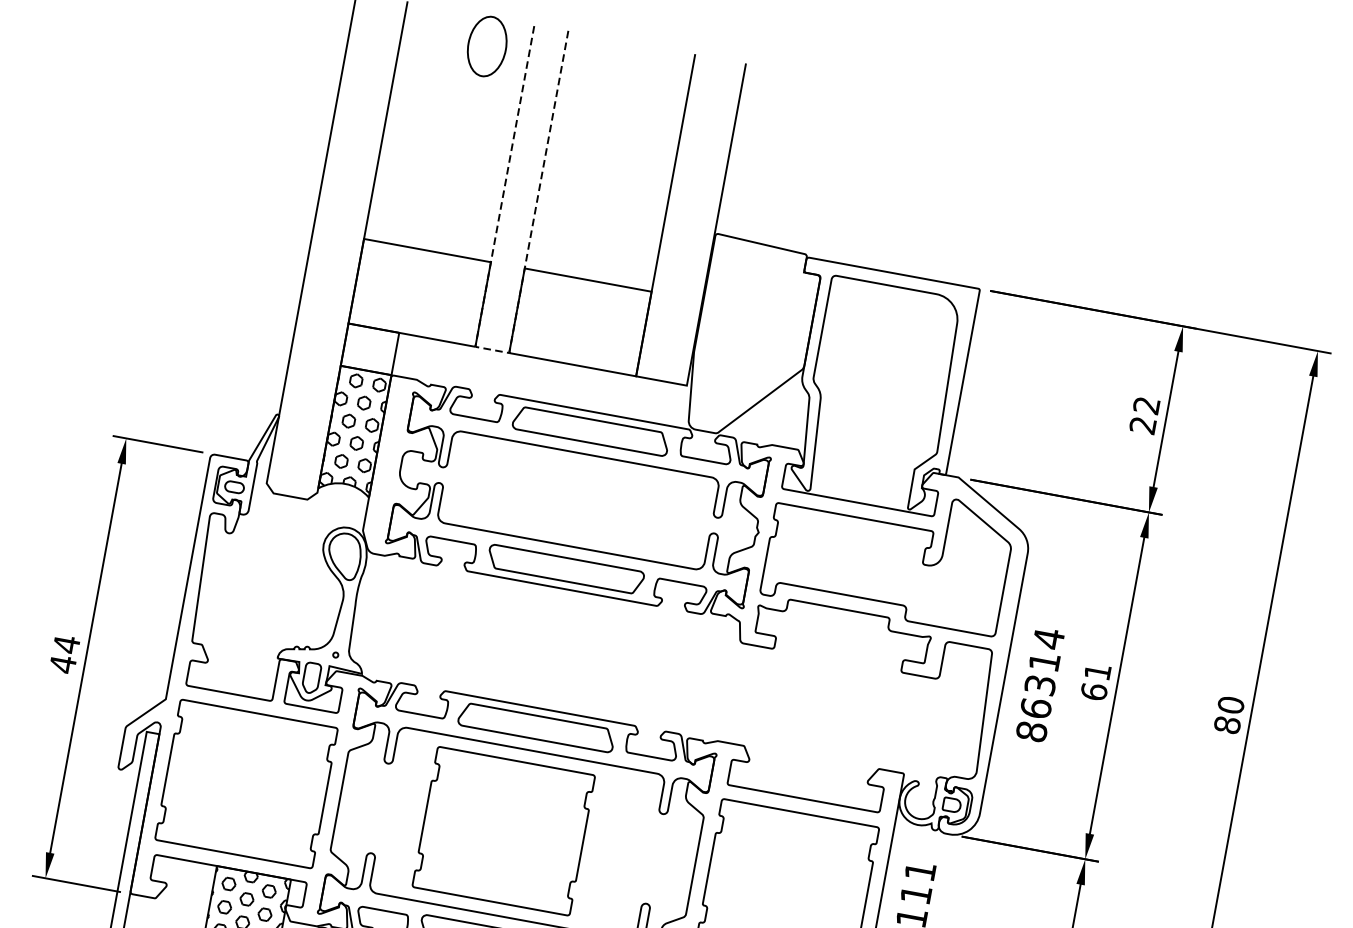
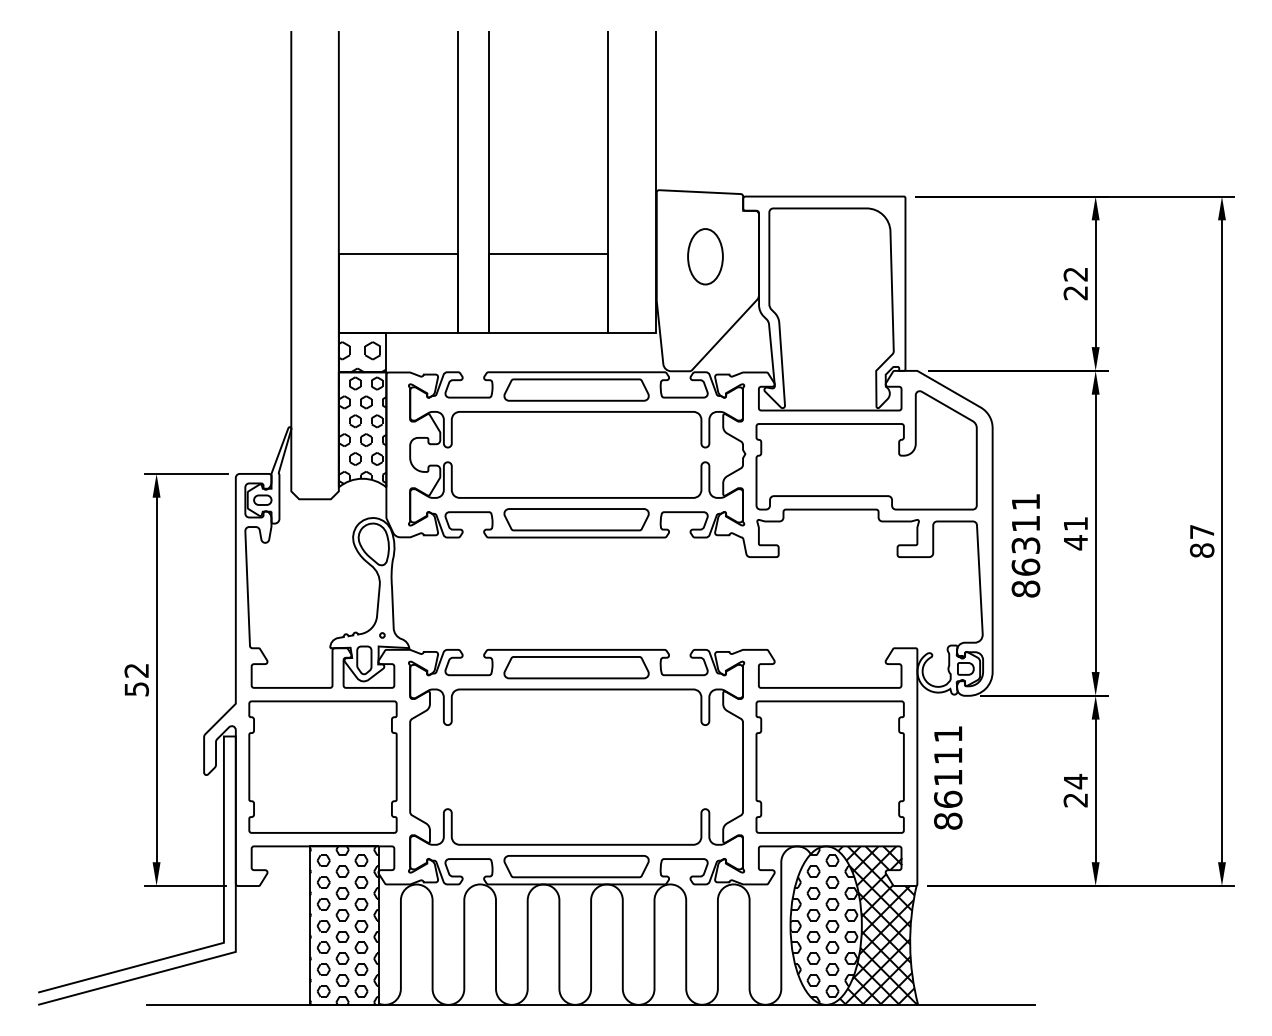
part: (487, 46) -> (705, 256), moved
hatch: (369, 349) -> (362, 352), added
line: (492, 349) -> (473, 332), dashed -> solid
text: (1048, 639) -> (1025, 502), 86314 -> 86311
text: (64, 654) -> (136, 680), 44 -> 52
text: (1093, 691) -> (1075, 542), 61 -> 41
text: (1231, 704) -> (1202, 531), 80 -> 87
part: (503, 830) -> (563, 766), removed

